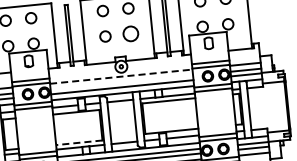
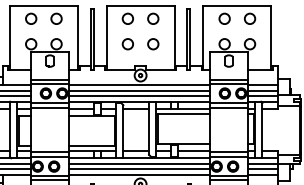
circle: (131, 34) -> (153, 44), size x0.71
line: (121, 76) -> (139, 85), dashed -> solid
line: (121, 82) -> (139, 91), added
line: (79, 143) -> (91, 146), dashed -> solid

